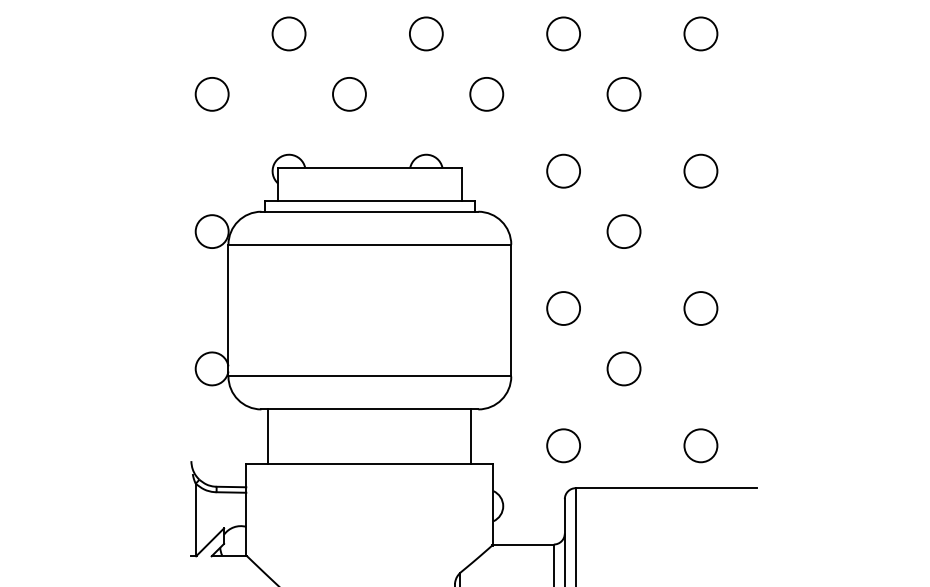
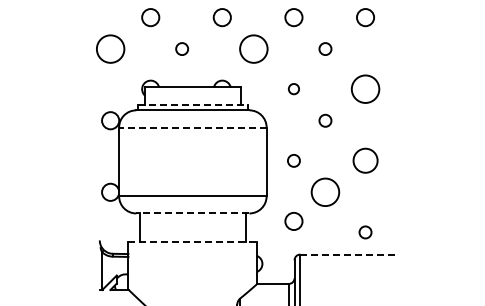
circle: (211, 93) -> (110, 48), size x1.6
circle: (348, 93) -> (181, 48), size x0.7
circle: (486, 93) -> (253, 48), size x1.6
circle: (624, 93) -> (325, 48), size x0.7
circle: (562, 169) -> (293, 88), size x0.6
circle: (700, 169) -> (365, 88), size x1.6
line: (369, 200) -> (192, 104), solid -> dashed
circle: (624, 231) -> (325, 120), size x0.7
line: (369, 244) -> (192, 127), solid -> dashed
circle: (562, 307) -> (293, 160), size x0.7
circle: (700, 307) -> (365, 160), size x1.4
circle: (624, 367) -> (325, 191), size x1.6
line: (369, 409) -> (192, 213), solid -> dashed
circle: (562, 445) -> (293, 221), moved
circle: (700, 445) -> (365, 232), size x0.7
line: (371, 465) -> (193, 242), solid -> dashed
line: (666, 488) -> (347, 254), solid -> dashed

